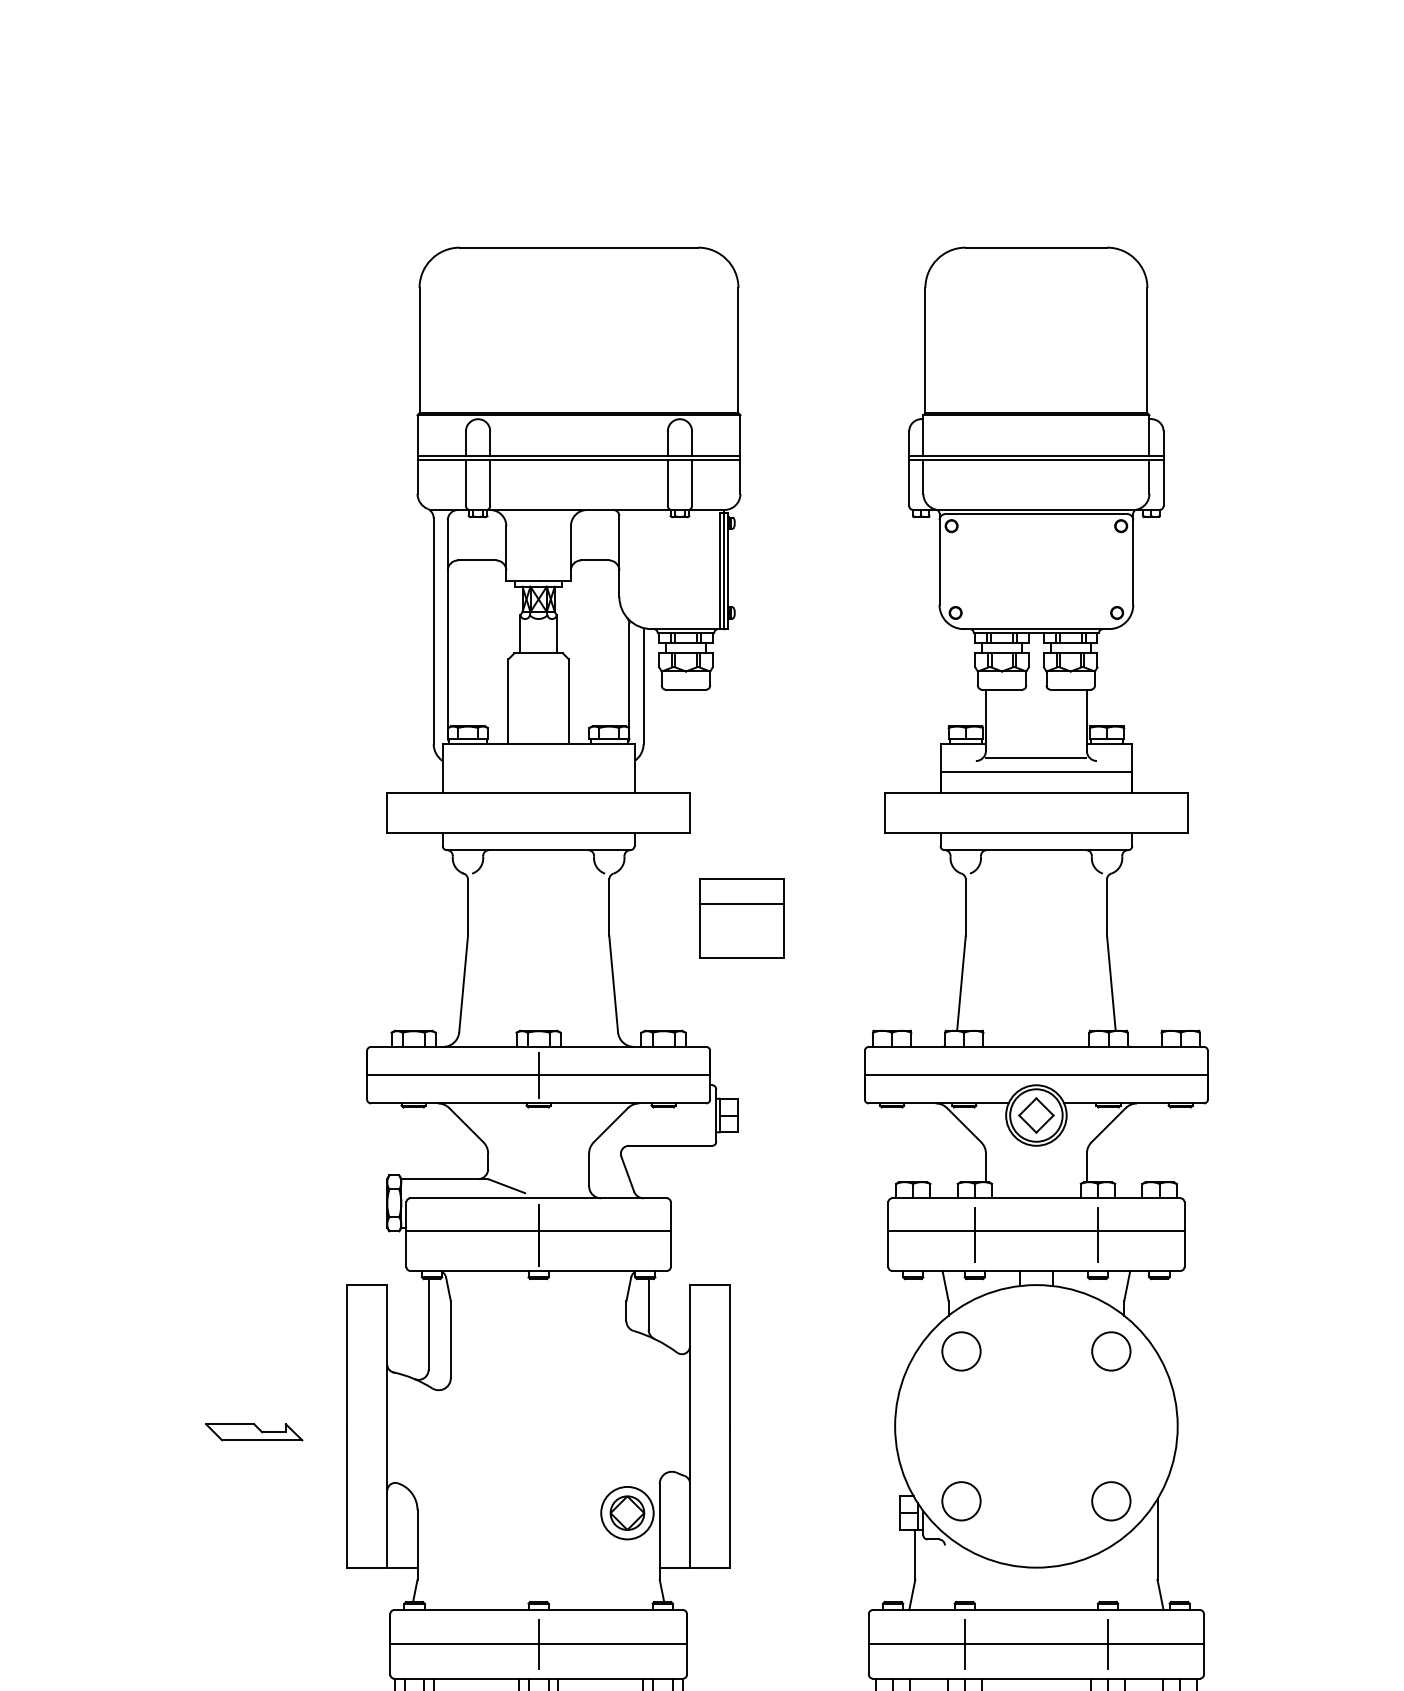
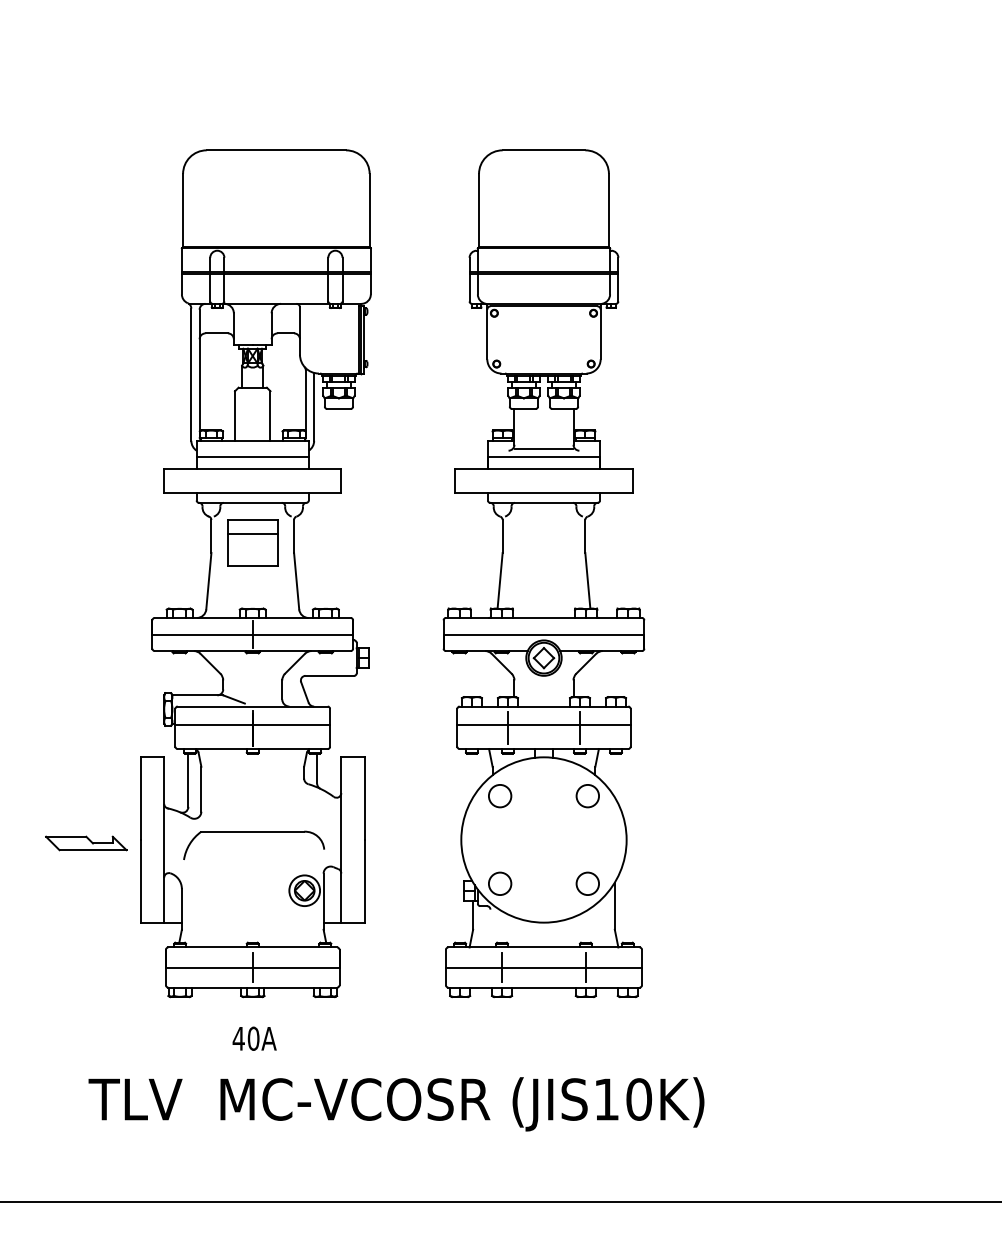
line: (538, 772) -> (252, 457), added
part: (741, 917) -> (252, 542), moved
part: (539, 1413) -> (253, 832), added
part: (254, 1432) -> (86, 843), size x1.43

